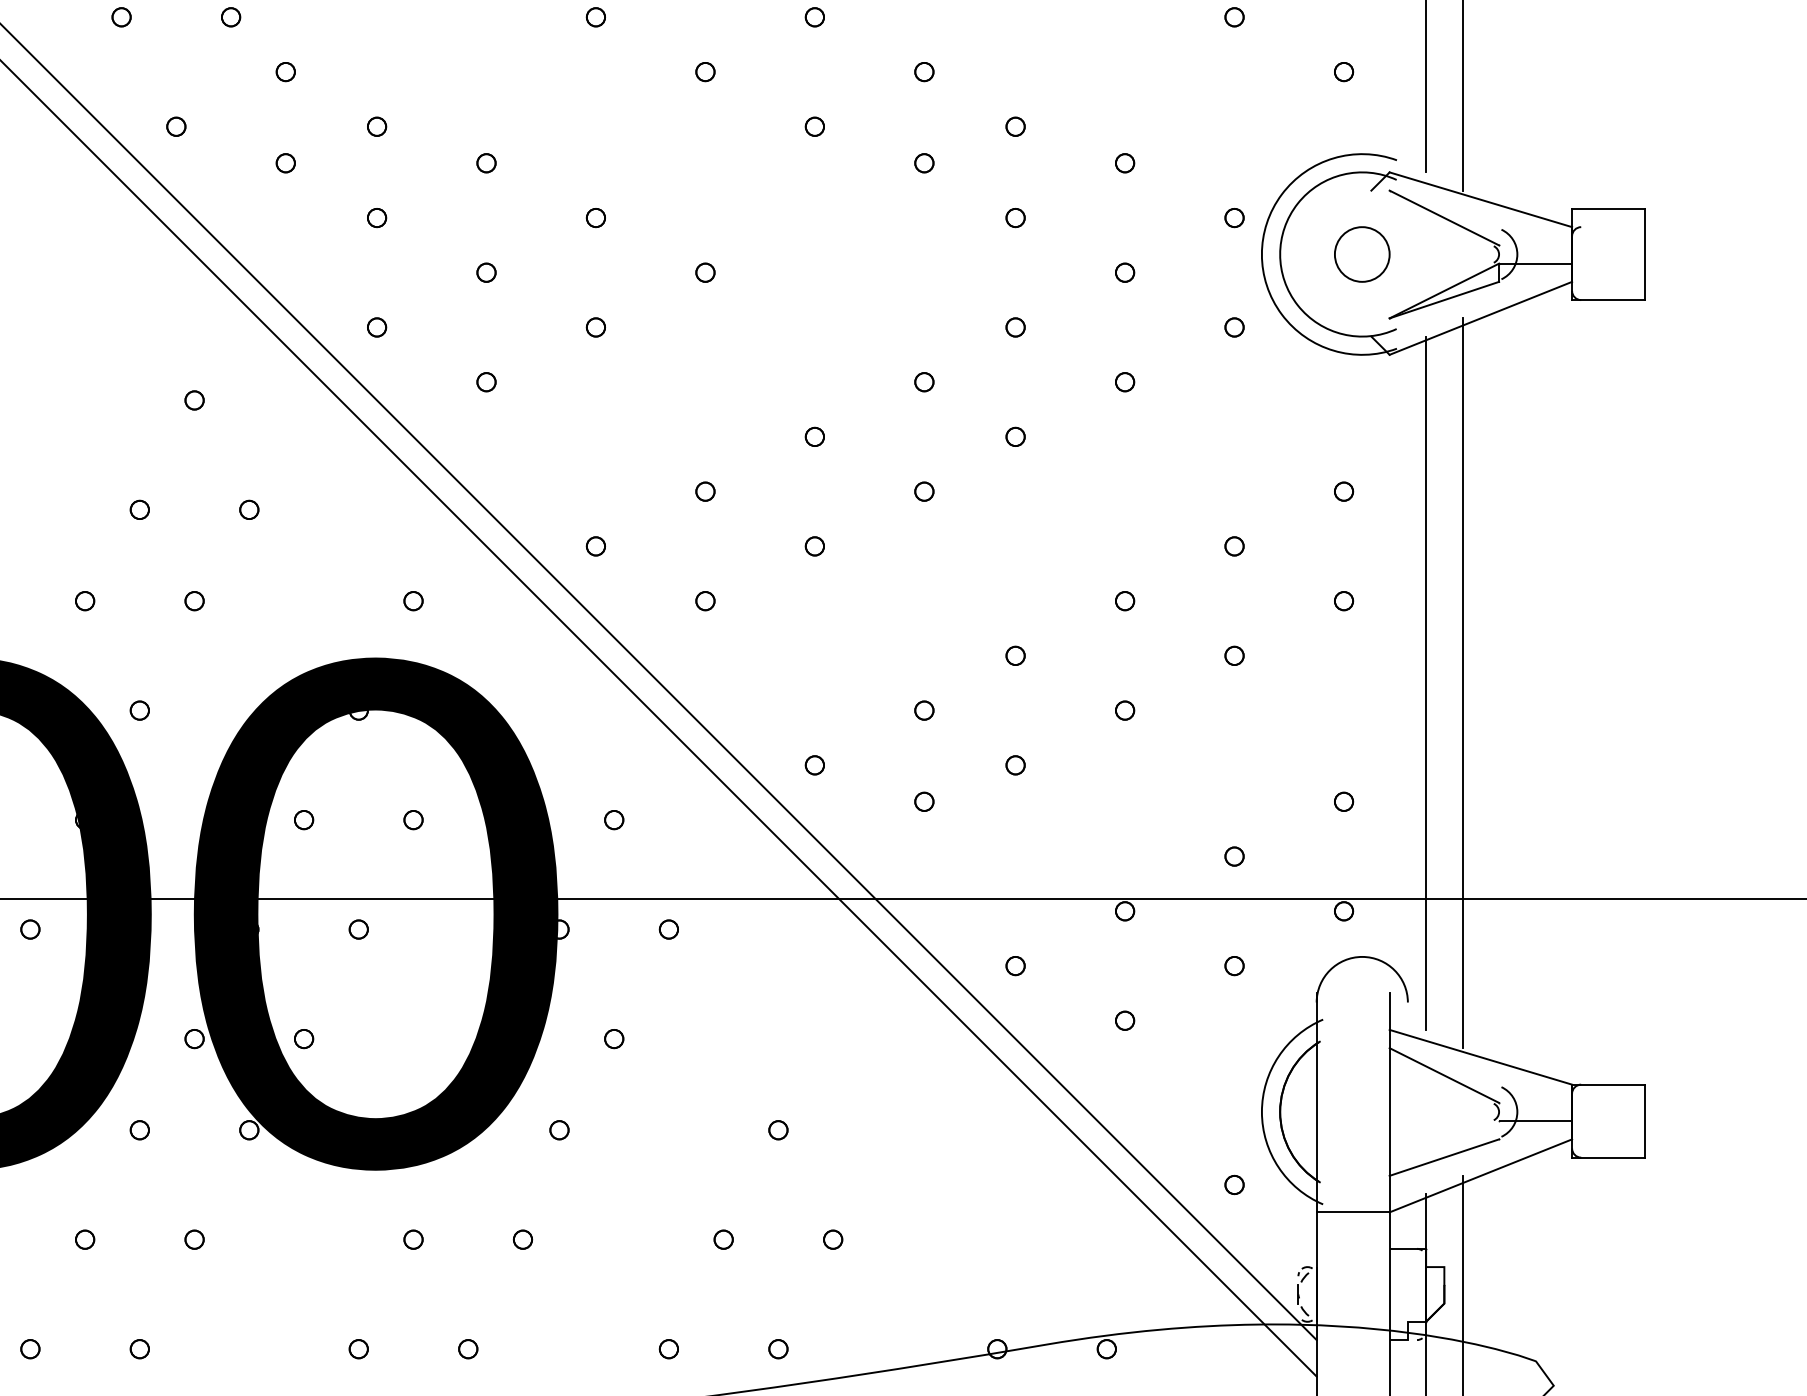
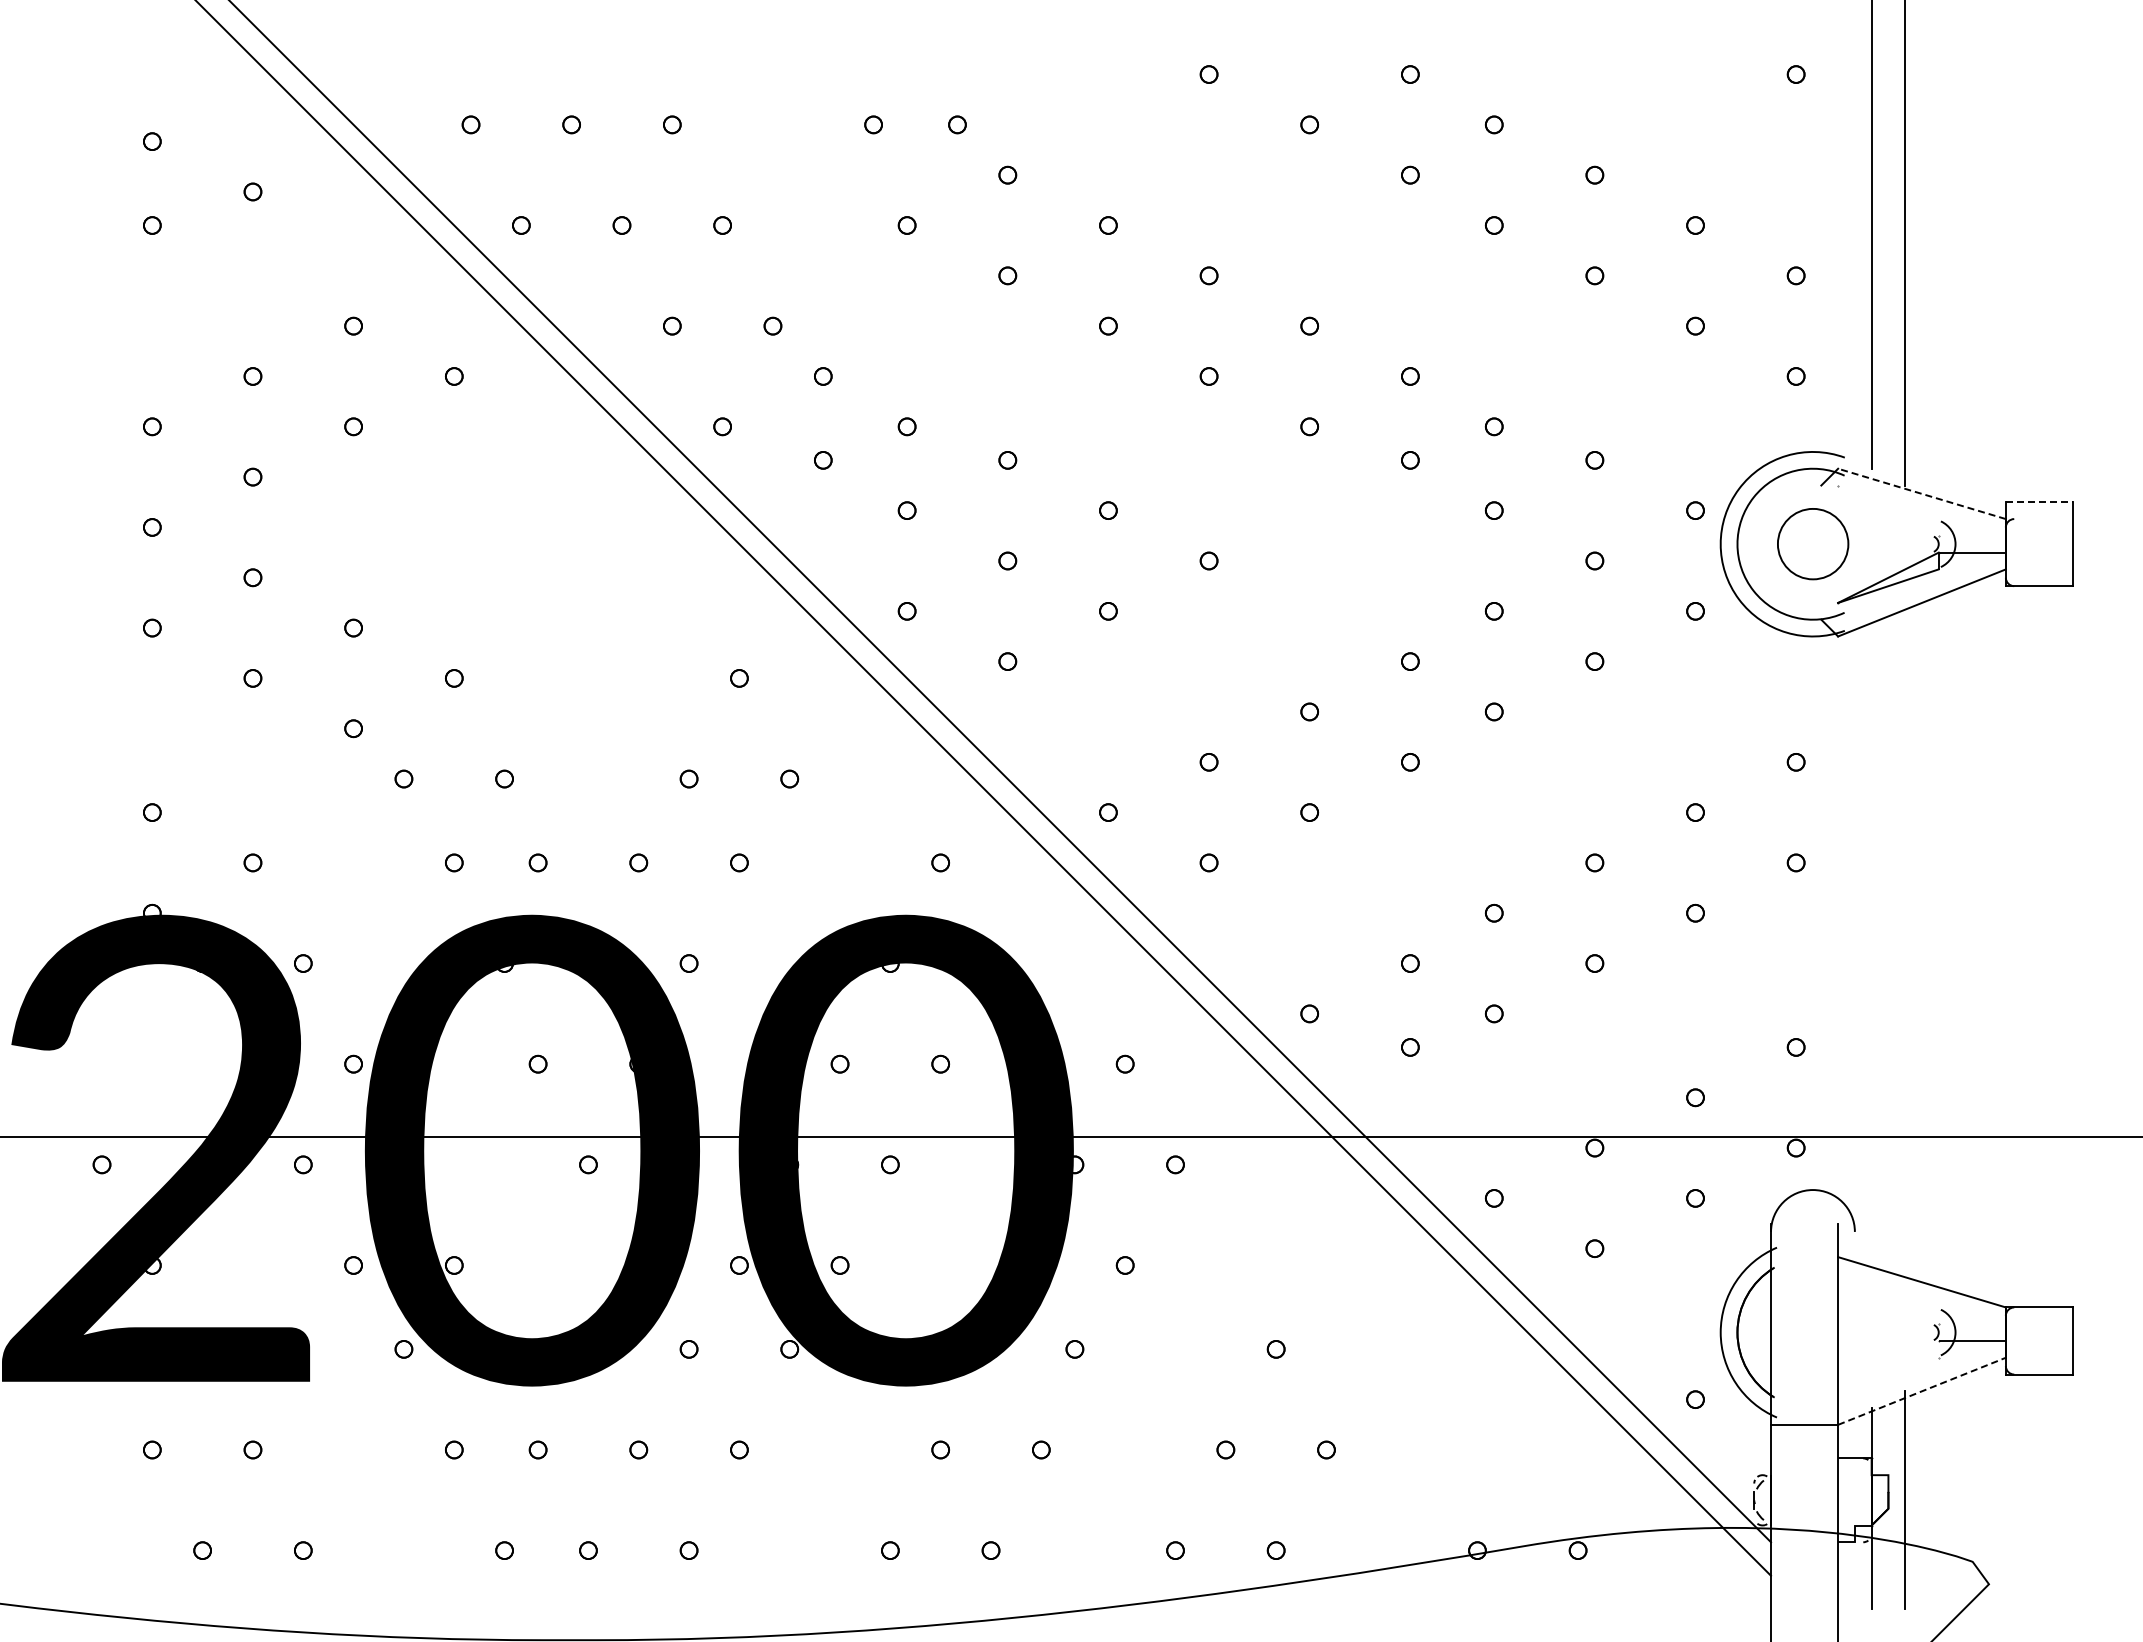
line: (1480, 199) -> (1921, 493), solid -> dashed
line: (1608, 209) -> (2039, 502), solid -> dashed
line: (1444, 217) -> (1888, 510), removed
part: (1361, 254) -> (1812, 544), size x1.4
line: (1462, 682) -> (1905, 937), removed
line: (1425, 683) -> (1871, 938), removed
line: (1444, 1074) -> (1888, 1298), removed
line: (1444, 1157) -> (1888, 1374), removed
line: (1481, 1176) -> (1922, 1391), solid -> dashed

